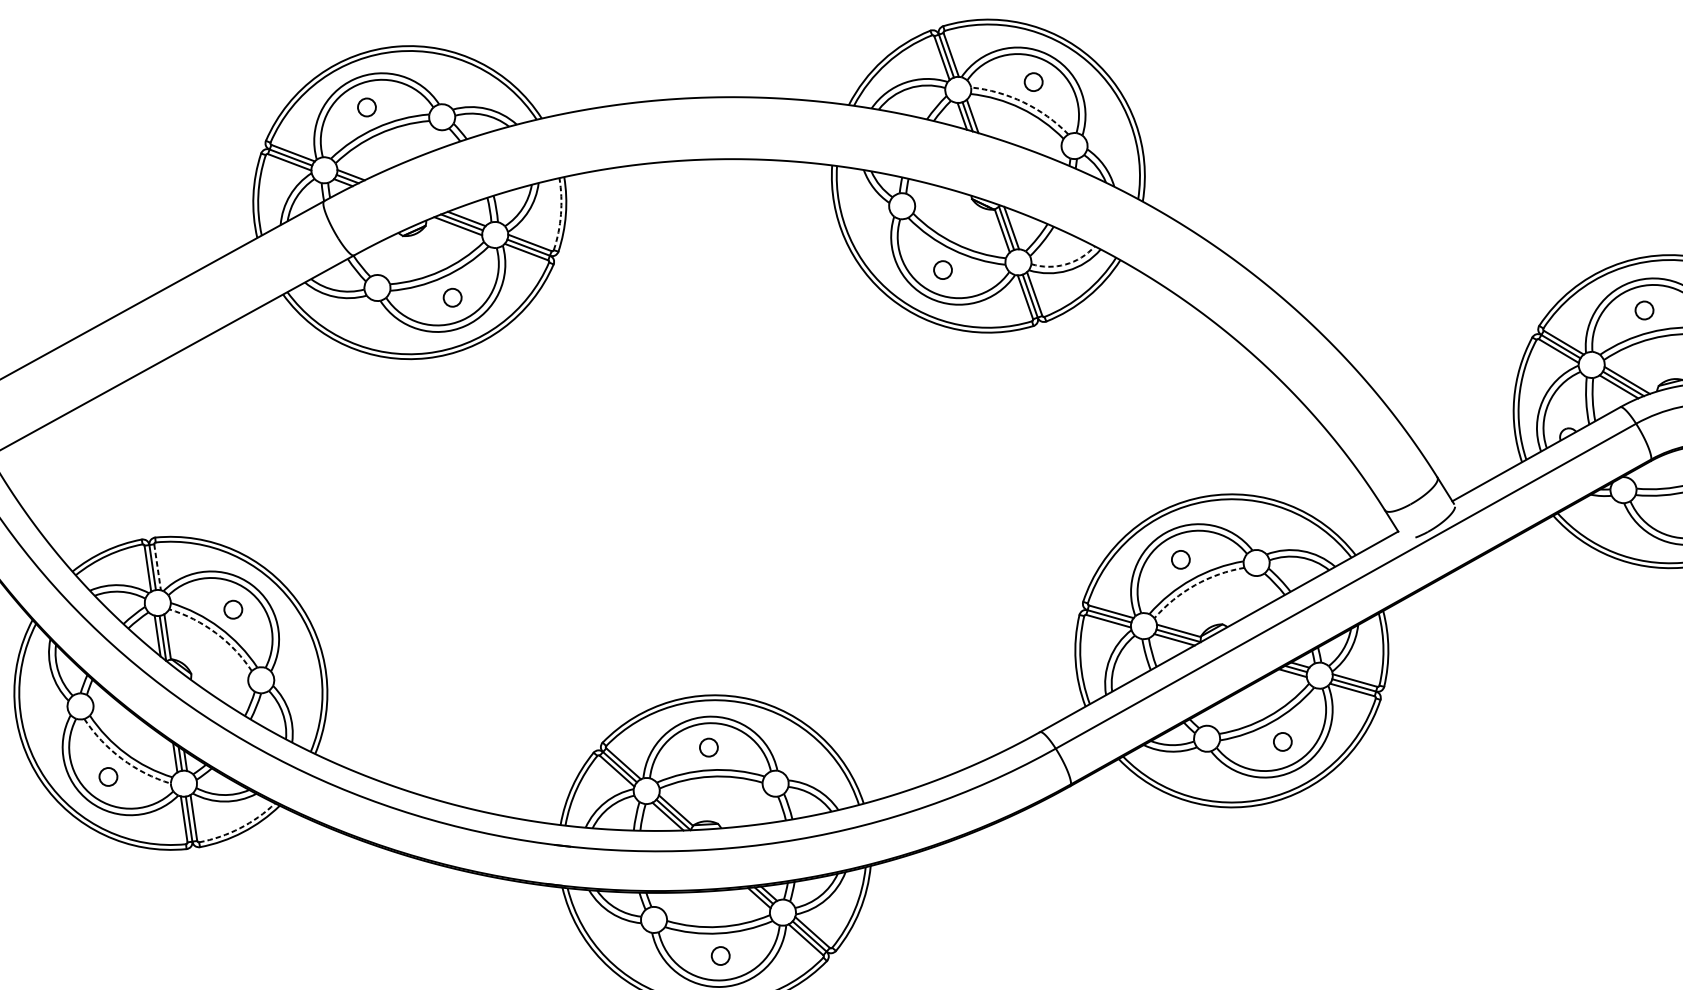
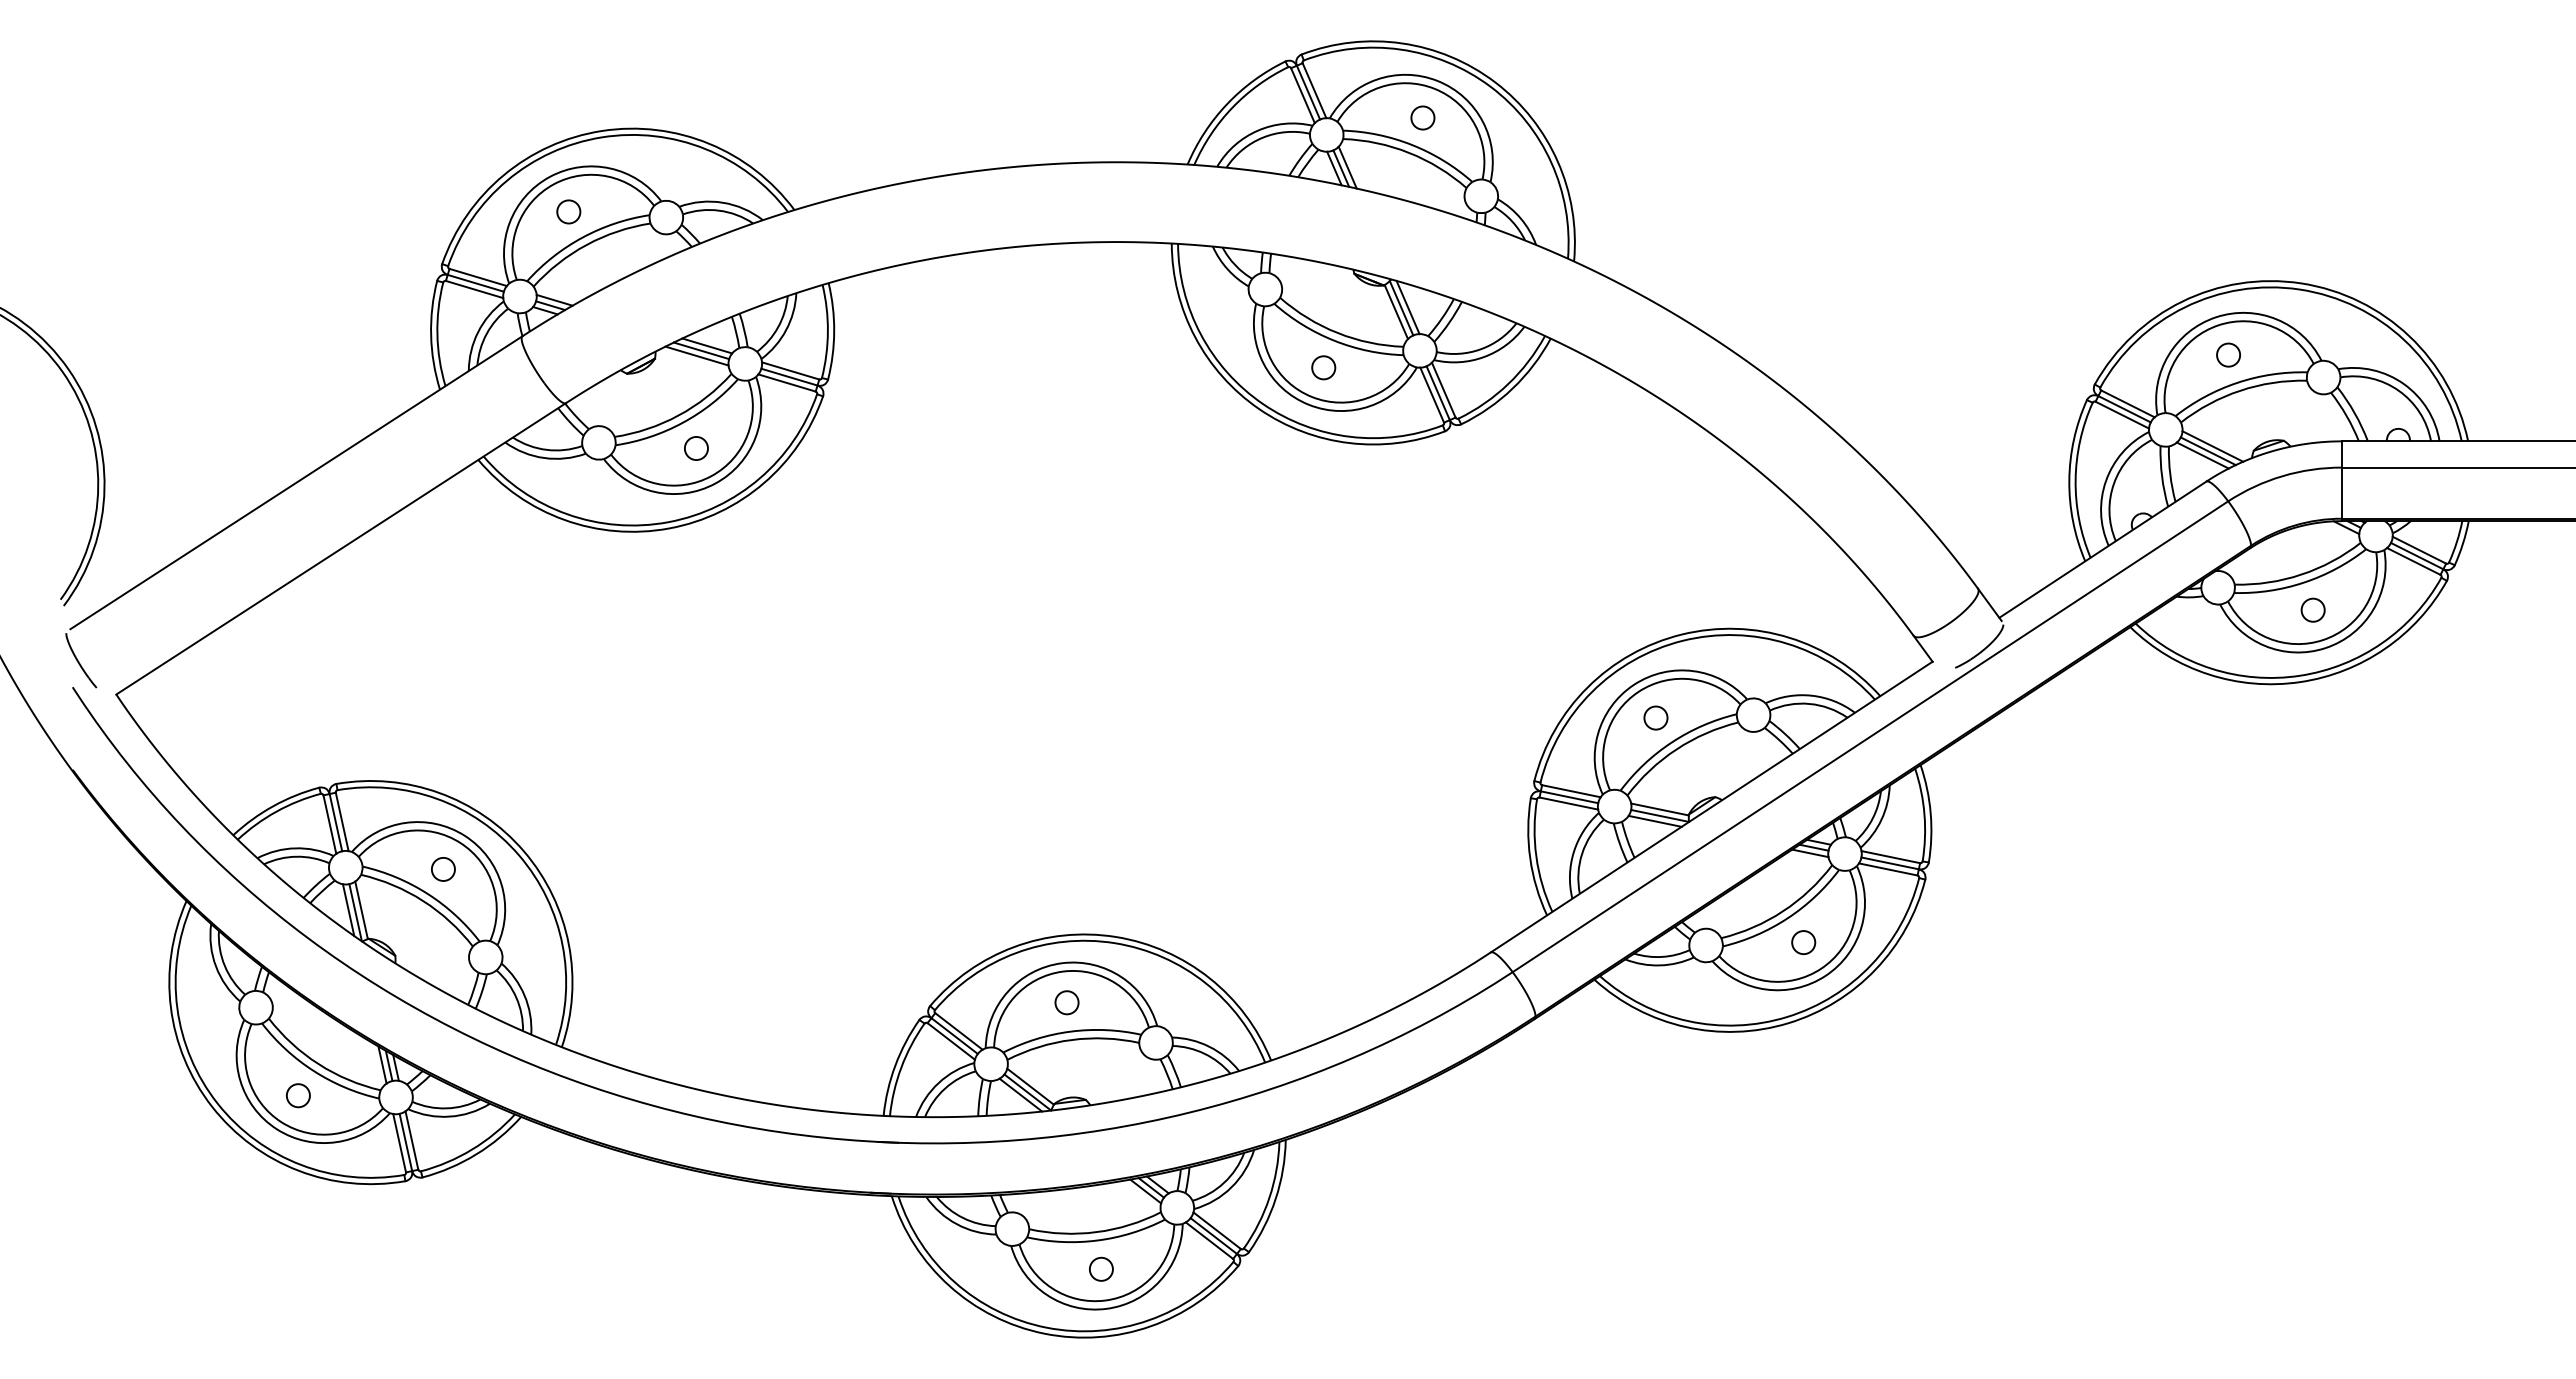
arc: (1024, 102) -> (1412, 145), dashed -> solid
arc: (560, 214) -> (827, 331), dashed -> solid
arc: (1065, 264) -> (1480, 349), dashed -> solid
line: (157, 567) -> (342, 821), dashed -> solid
arc: (1195, 585) -> (1676, 749), dashed -> solid
arc: (216, 633) -> (423, 901), dashed -> solid
arc: (122, 759) -> (314, 1071), dashed -> solid
arc: (240, 828) -> (472, 1149), dashed -> solid

